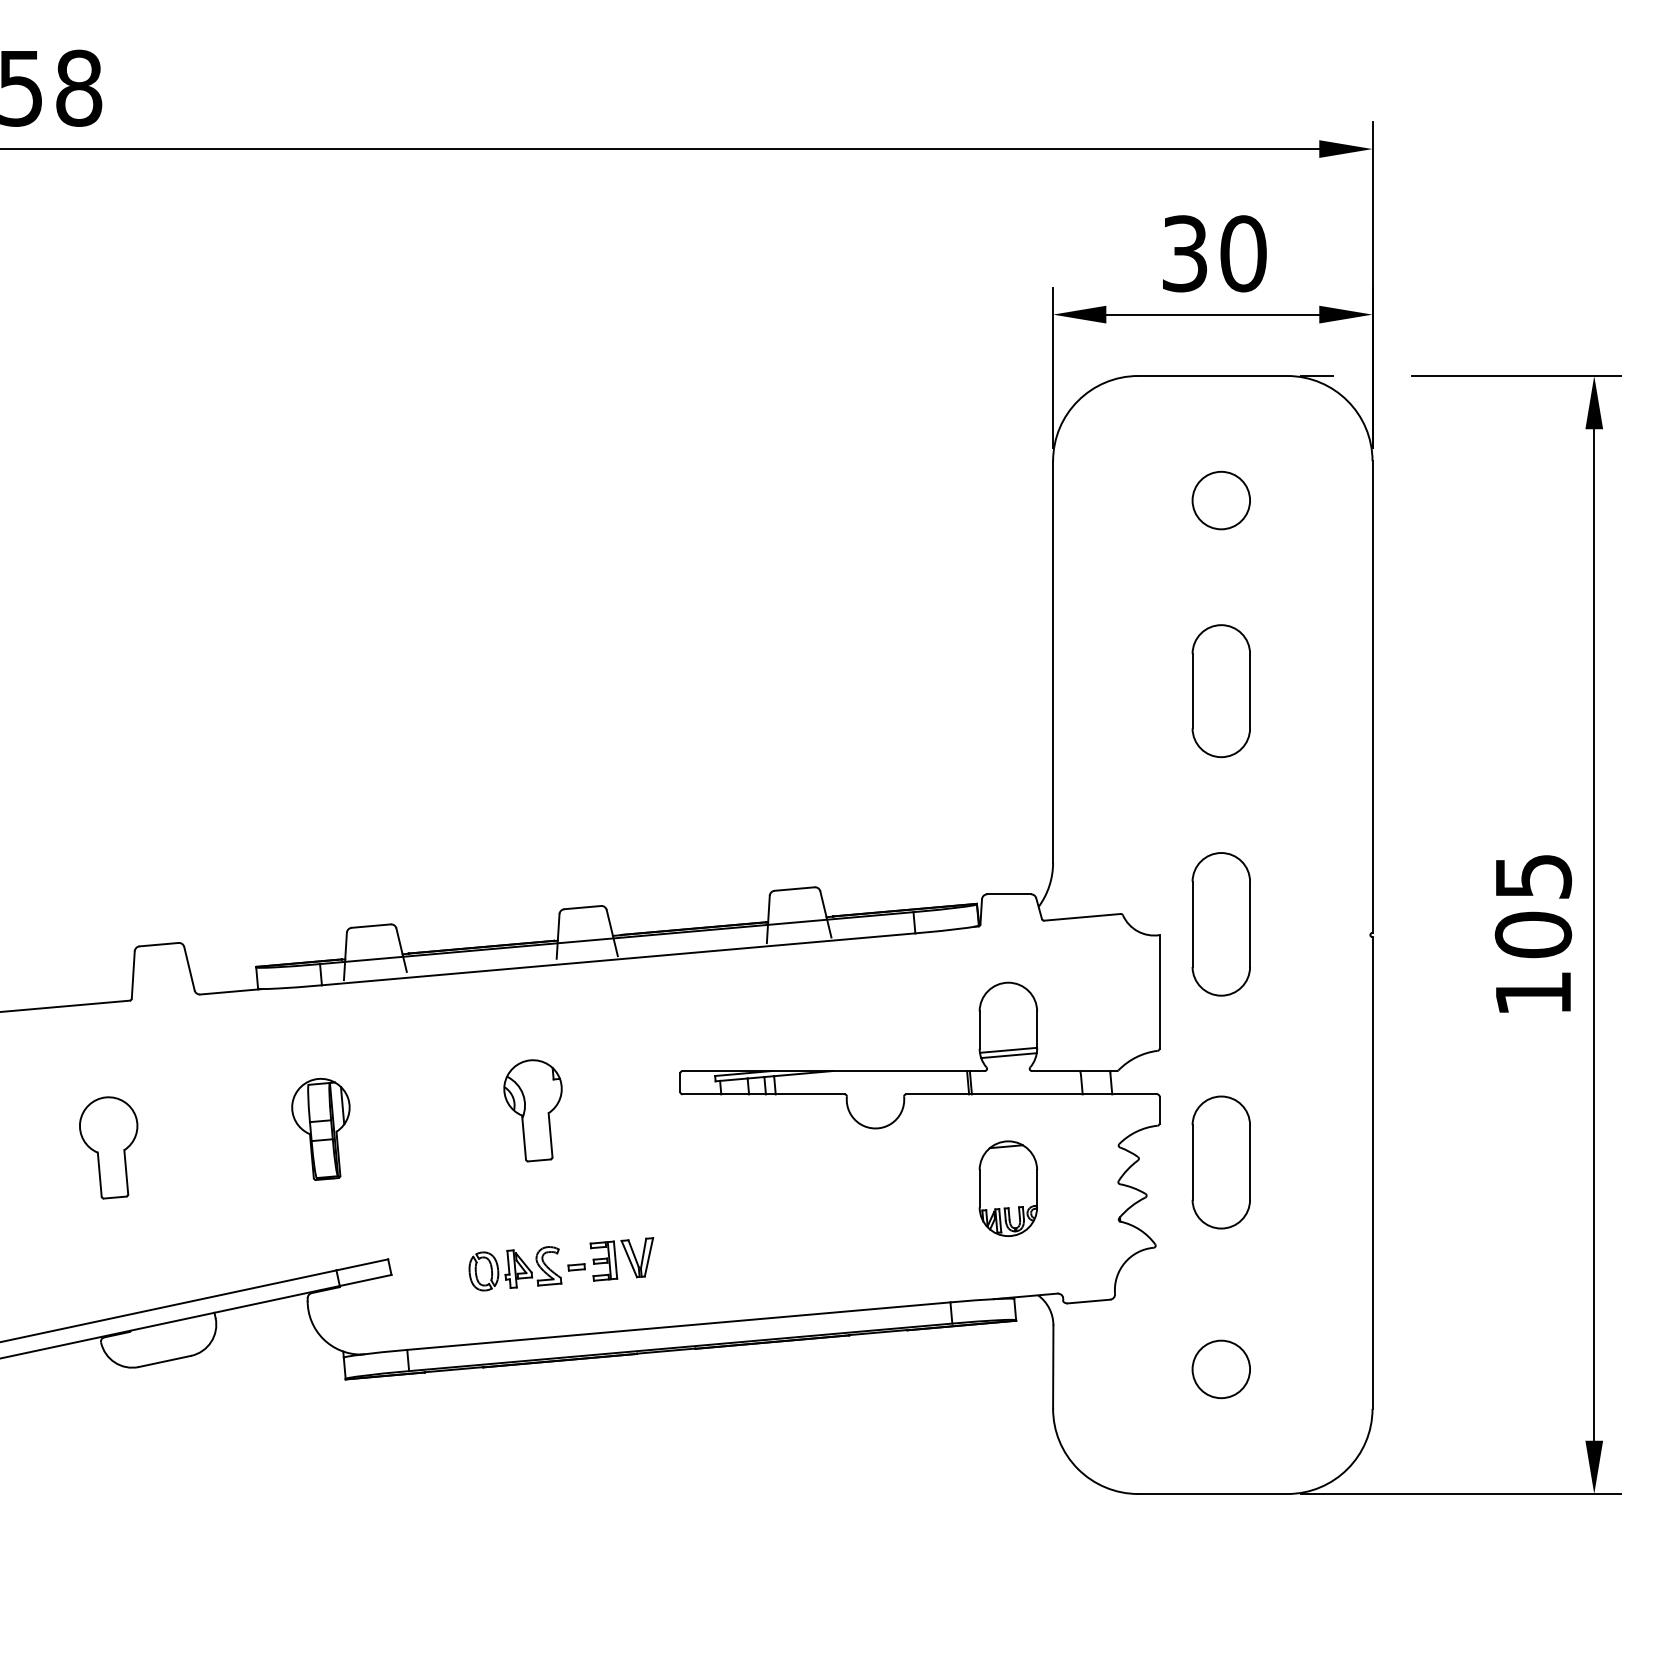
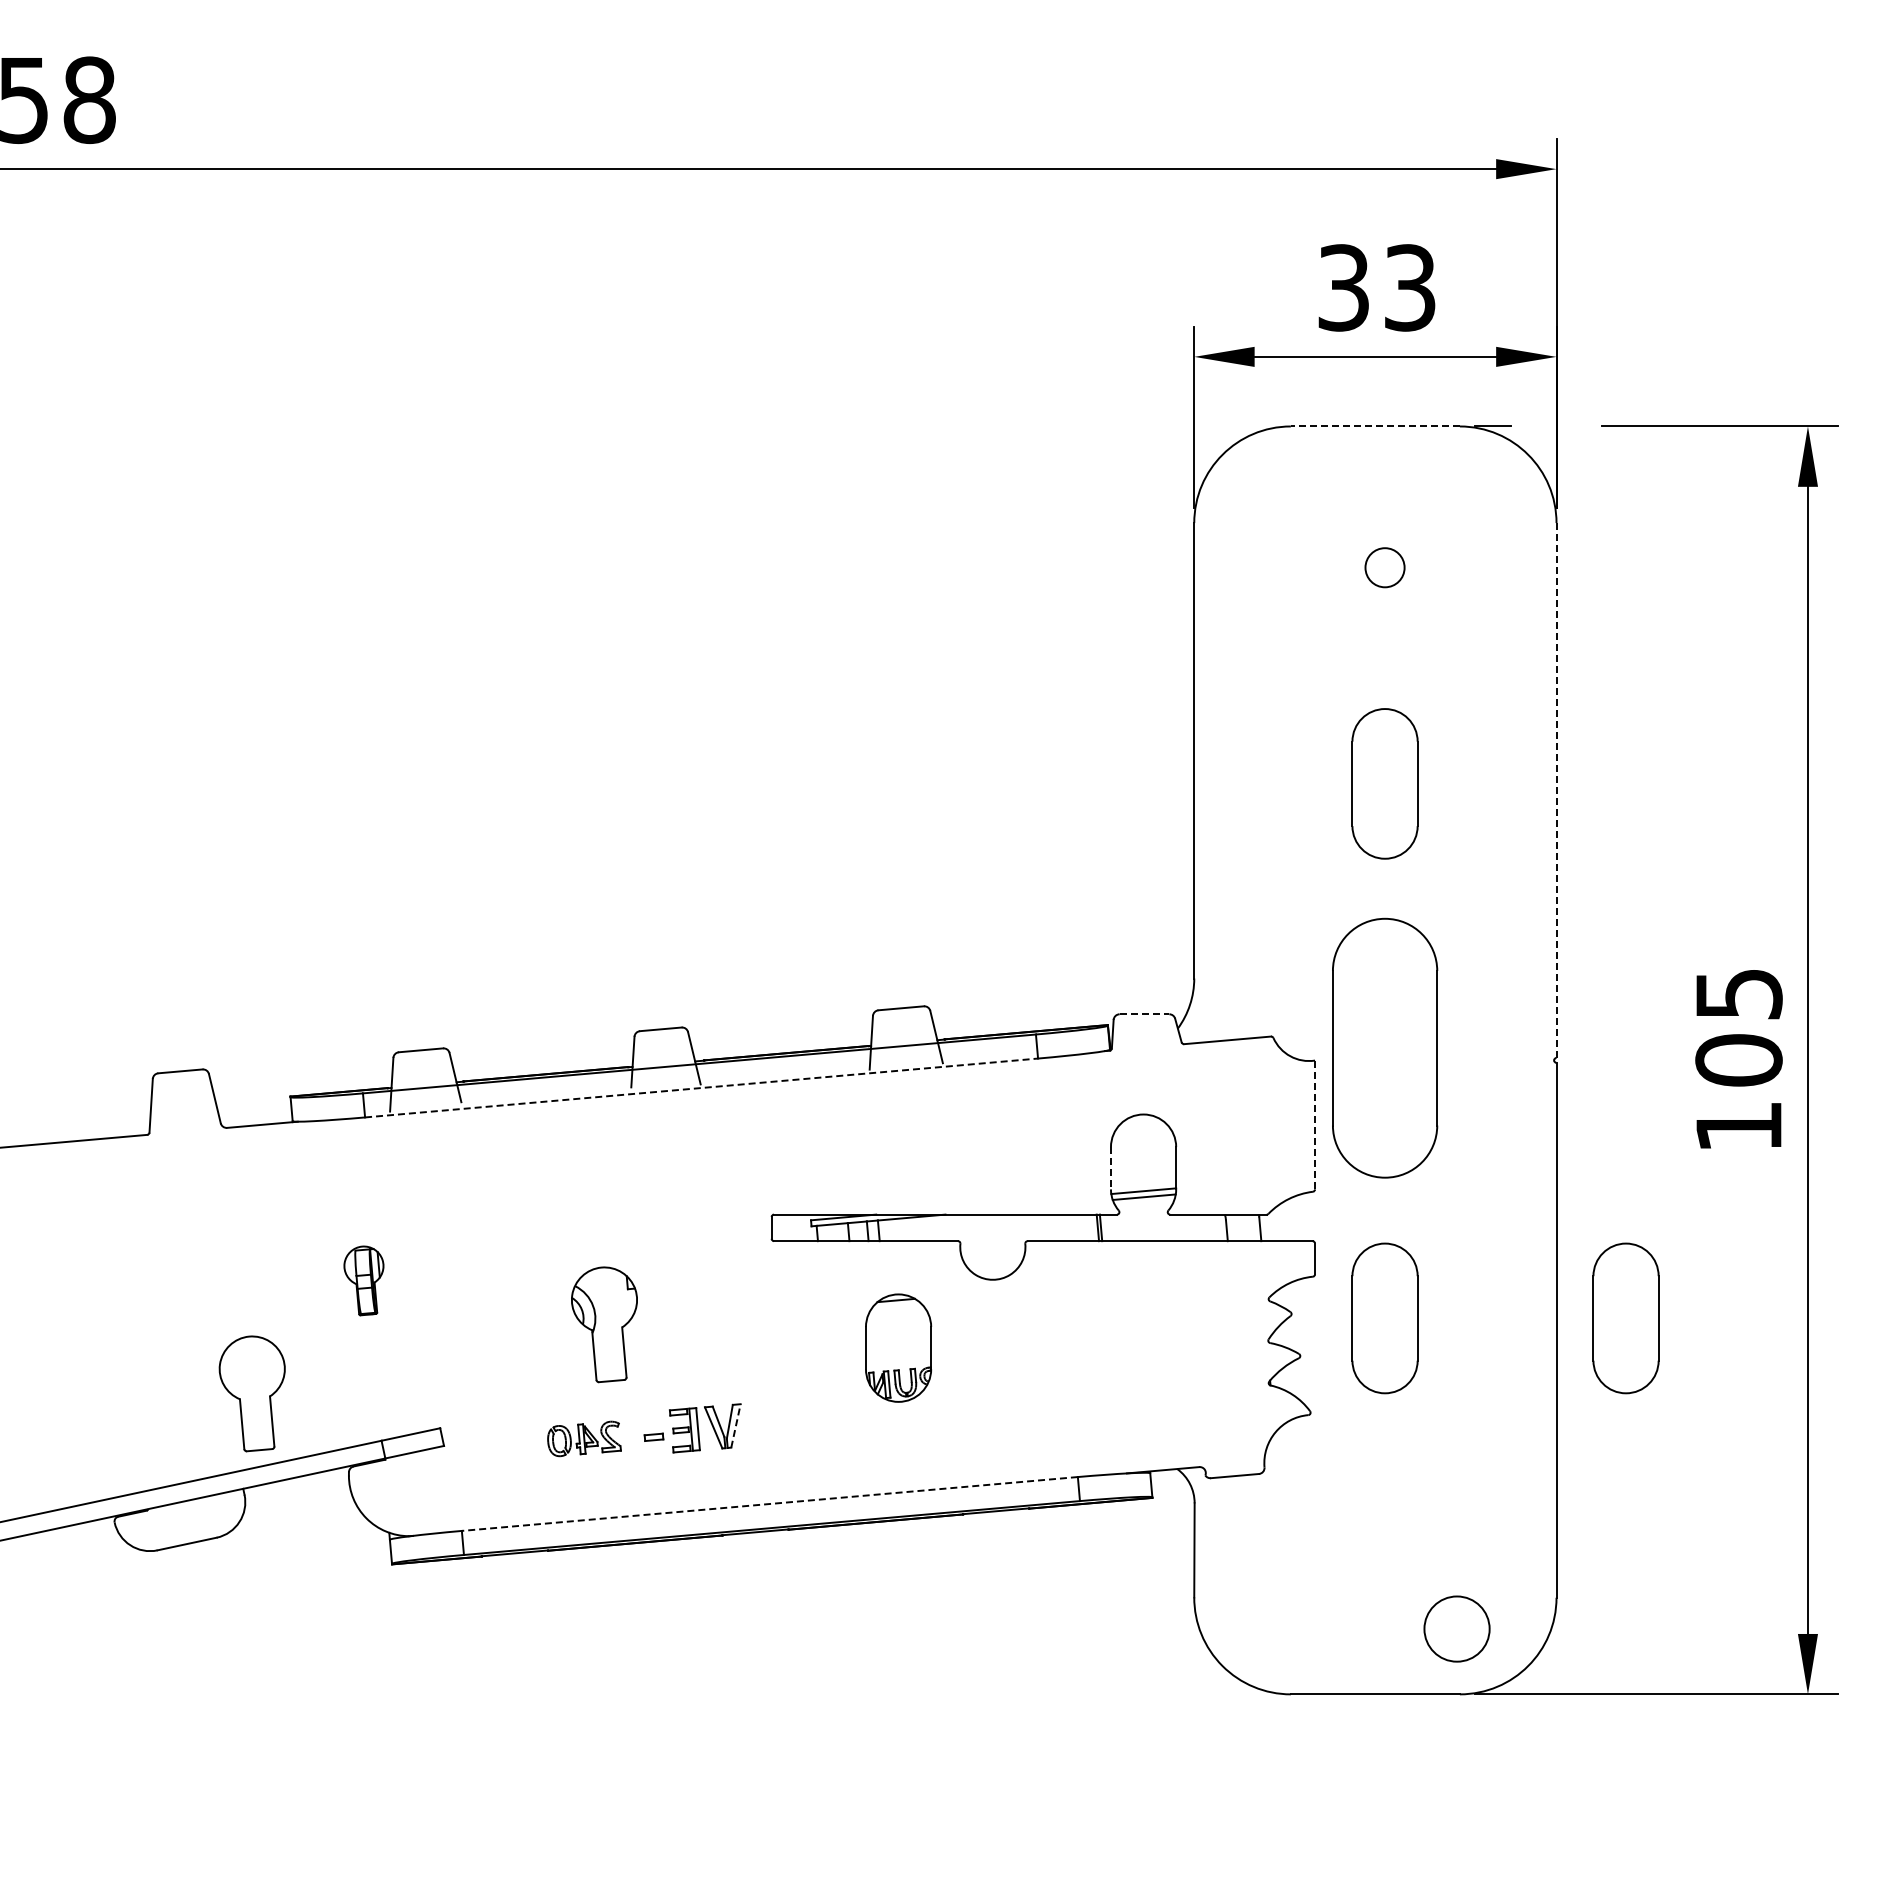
text: (1243, 253) -> (1410, 287), 30 -> 33
line: (1212, 376) -> (1375, 426), solid -> dashed
circle: (1220, 500) -> (1384, 567), size x0.6
line: (1372, 696) -> (1556, 790), solid -> dashed
line: (1009, 894) -> (1144, 1014), solid -> dashed
part: (1220, 924) -> (1384, 1048), size x1.6
line: (618, 959) -> (701, 1088), solid -> dashed
line: (1160, 992) -> (1315, 1125), solid -> dashed
line: (979, 1030) -> (1110, 1168), solid -> dashed
part: (533, 1110) -> (604, 1324), moved
part: (320, 1129) -> (363, 1280), size x0.6
part: (108, 1147) -> (251, 1393), moved
part: (1433, 1162) -> (1625, 1318), added
part: (1008, 1188) -> (898, 1347), moved
line: (649, 1256) -> (736, 1425), solid -> dashed
part: (515, 1268) -> (584, 1438), size x0.7
line: (678, 1326) -> (769, 1504), solid -> dashed
circle: (1220, 1368) -> (1456, 1628), moved

